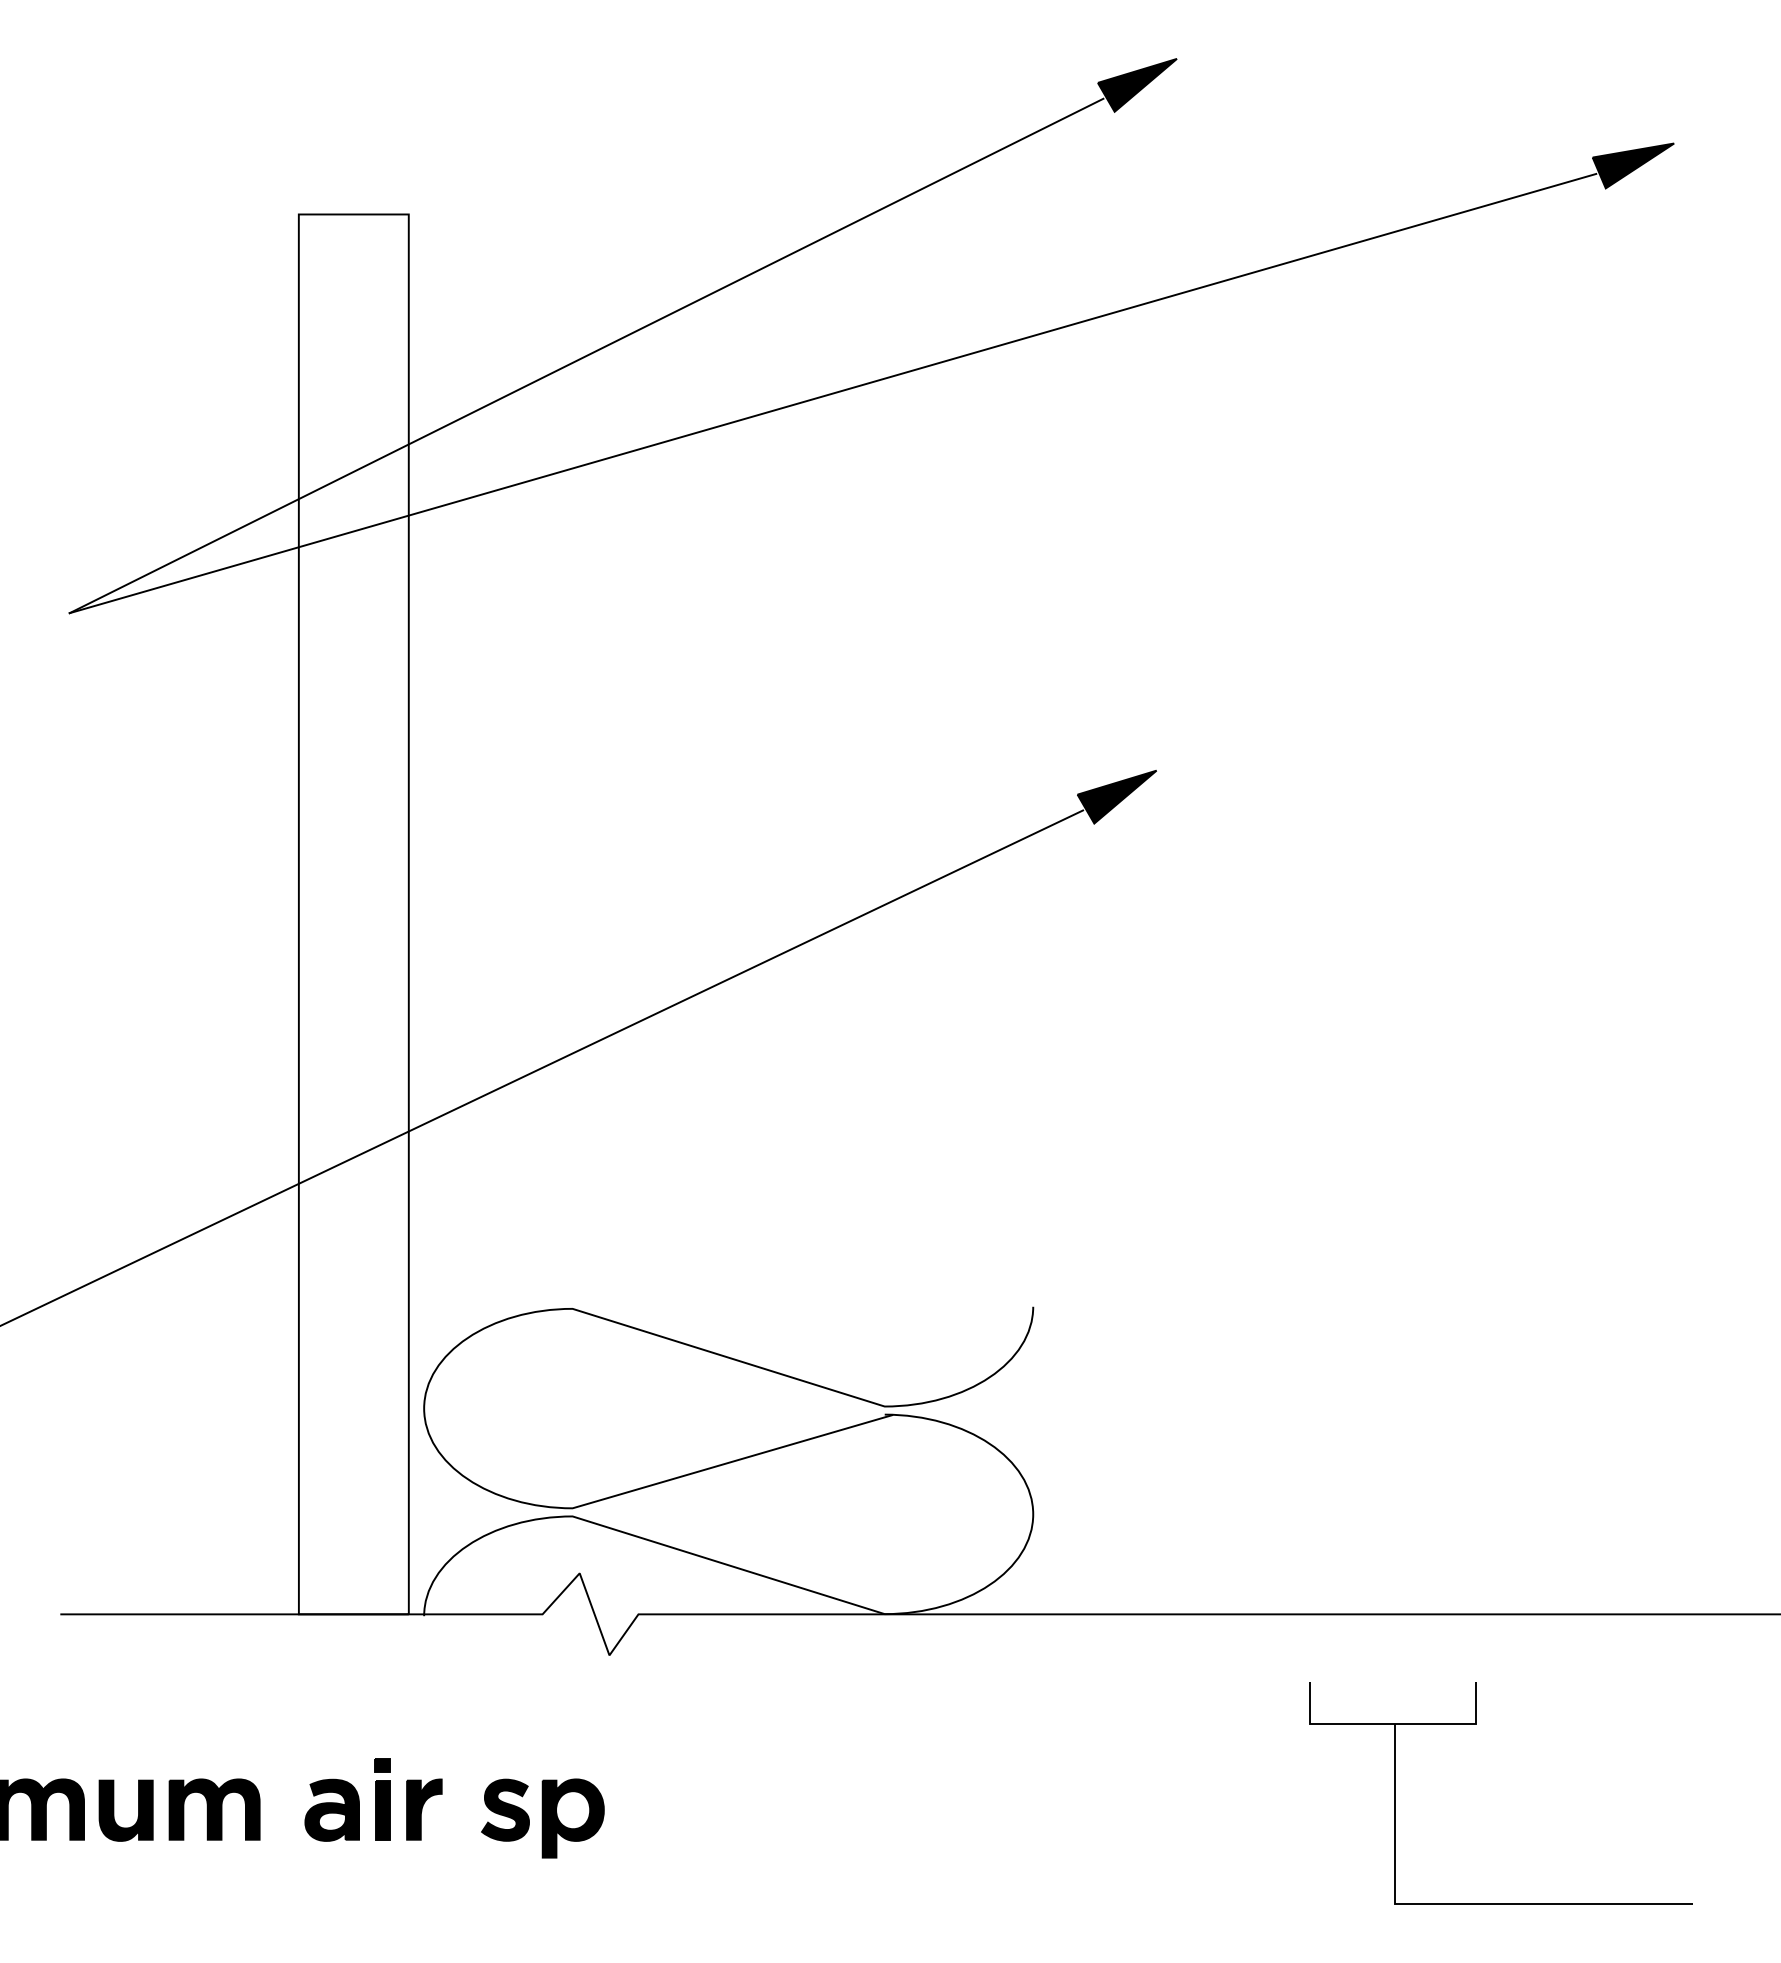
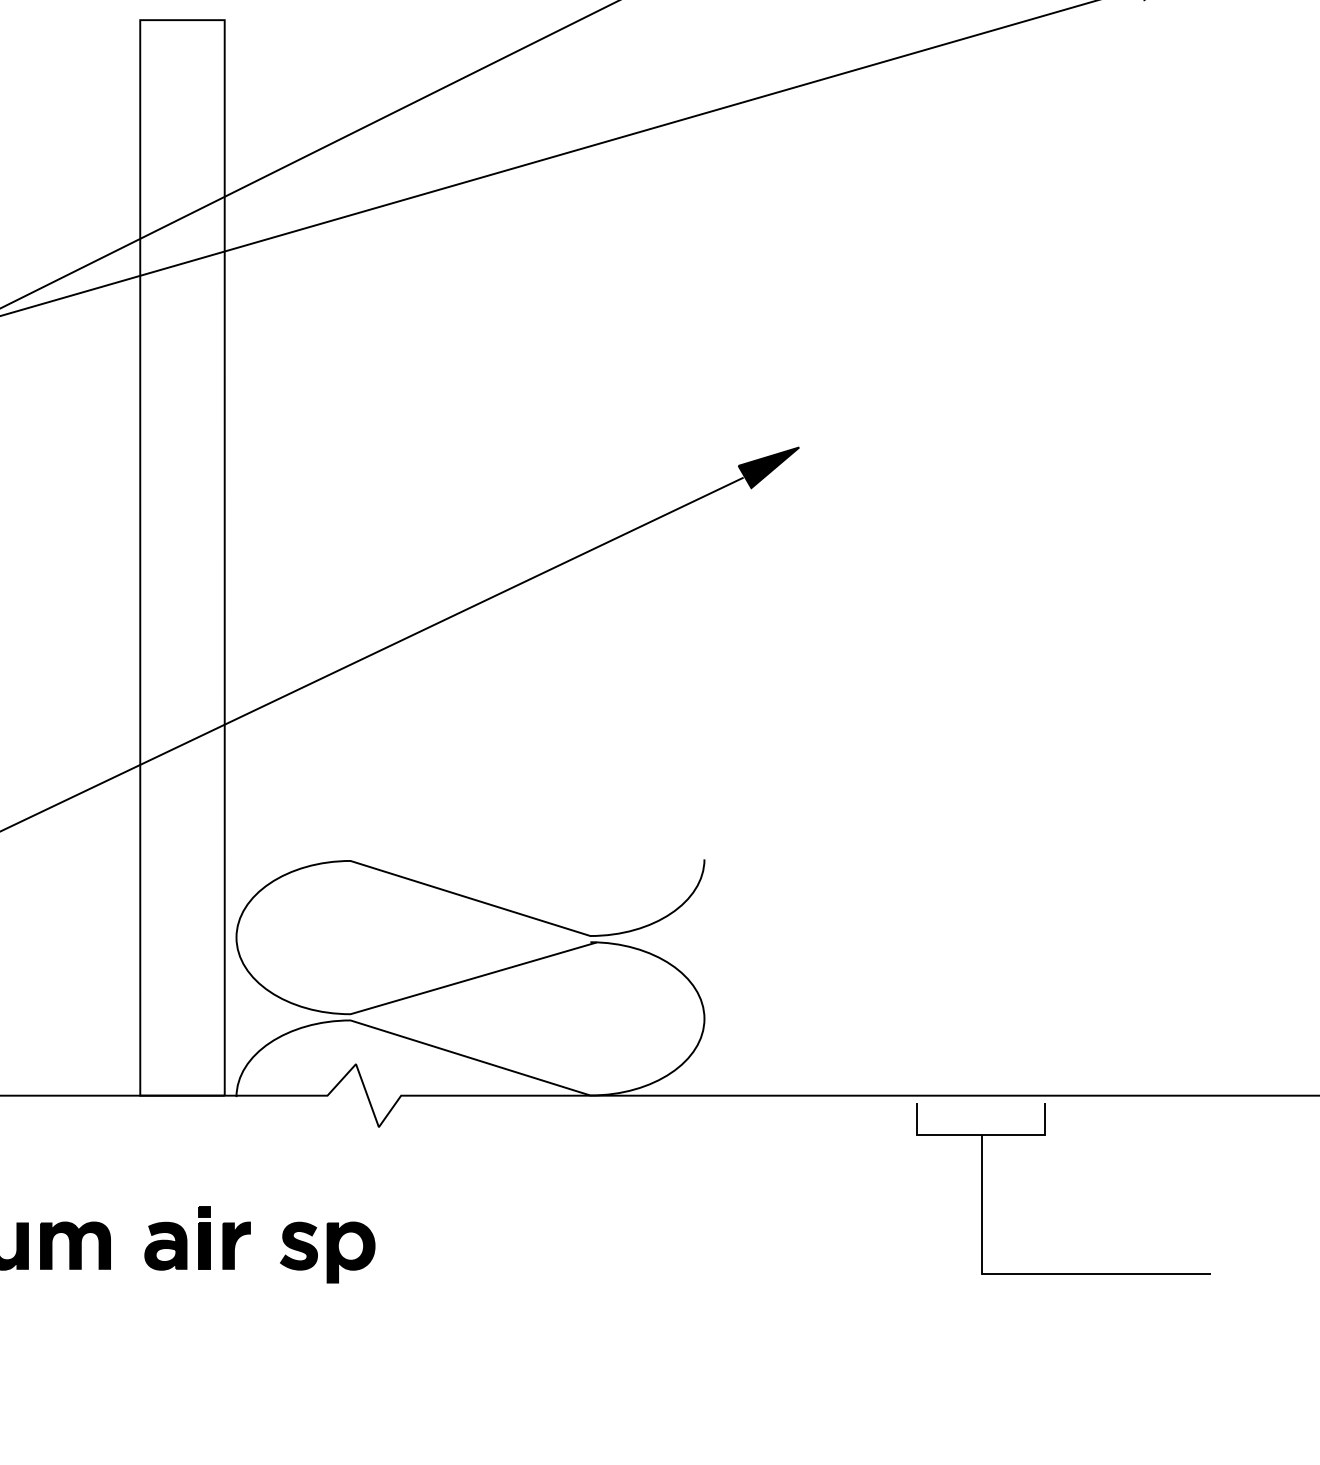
part: (1476, 1724) -> (1045, 1135), moved

